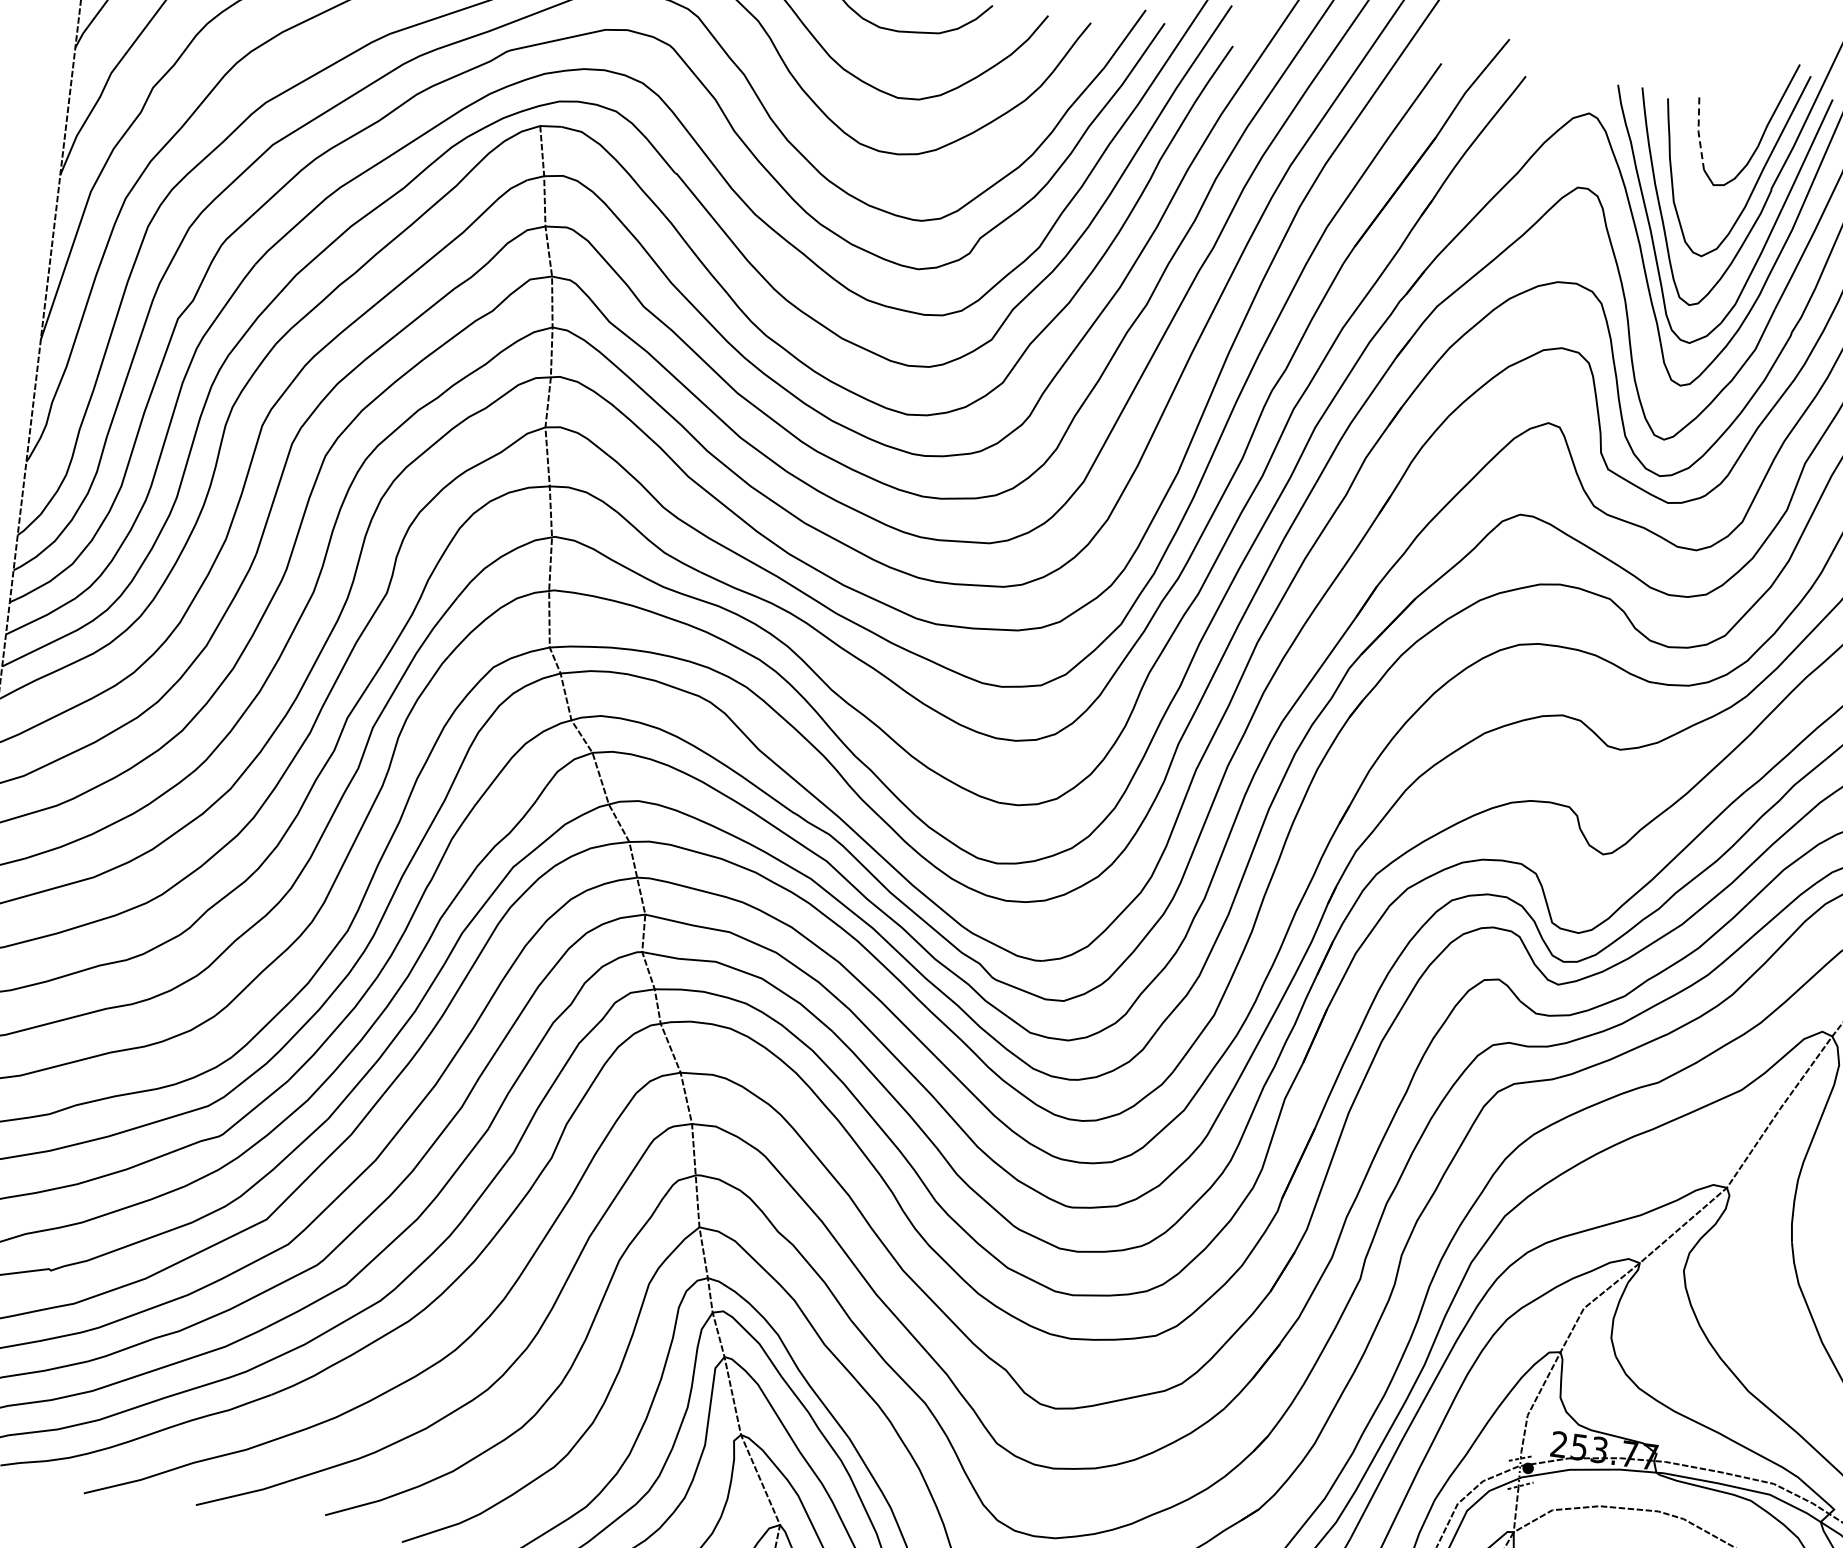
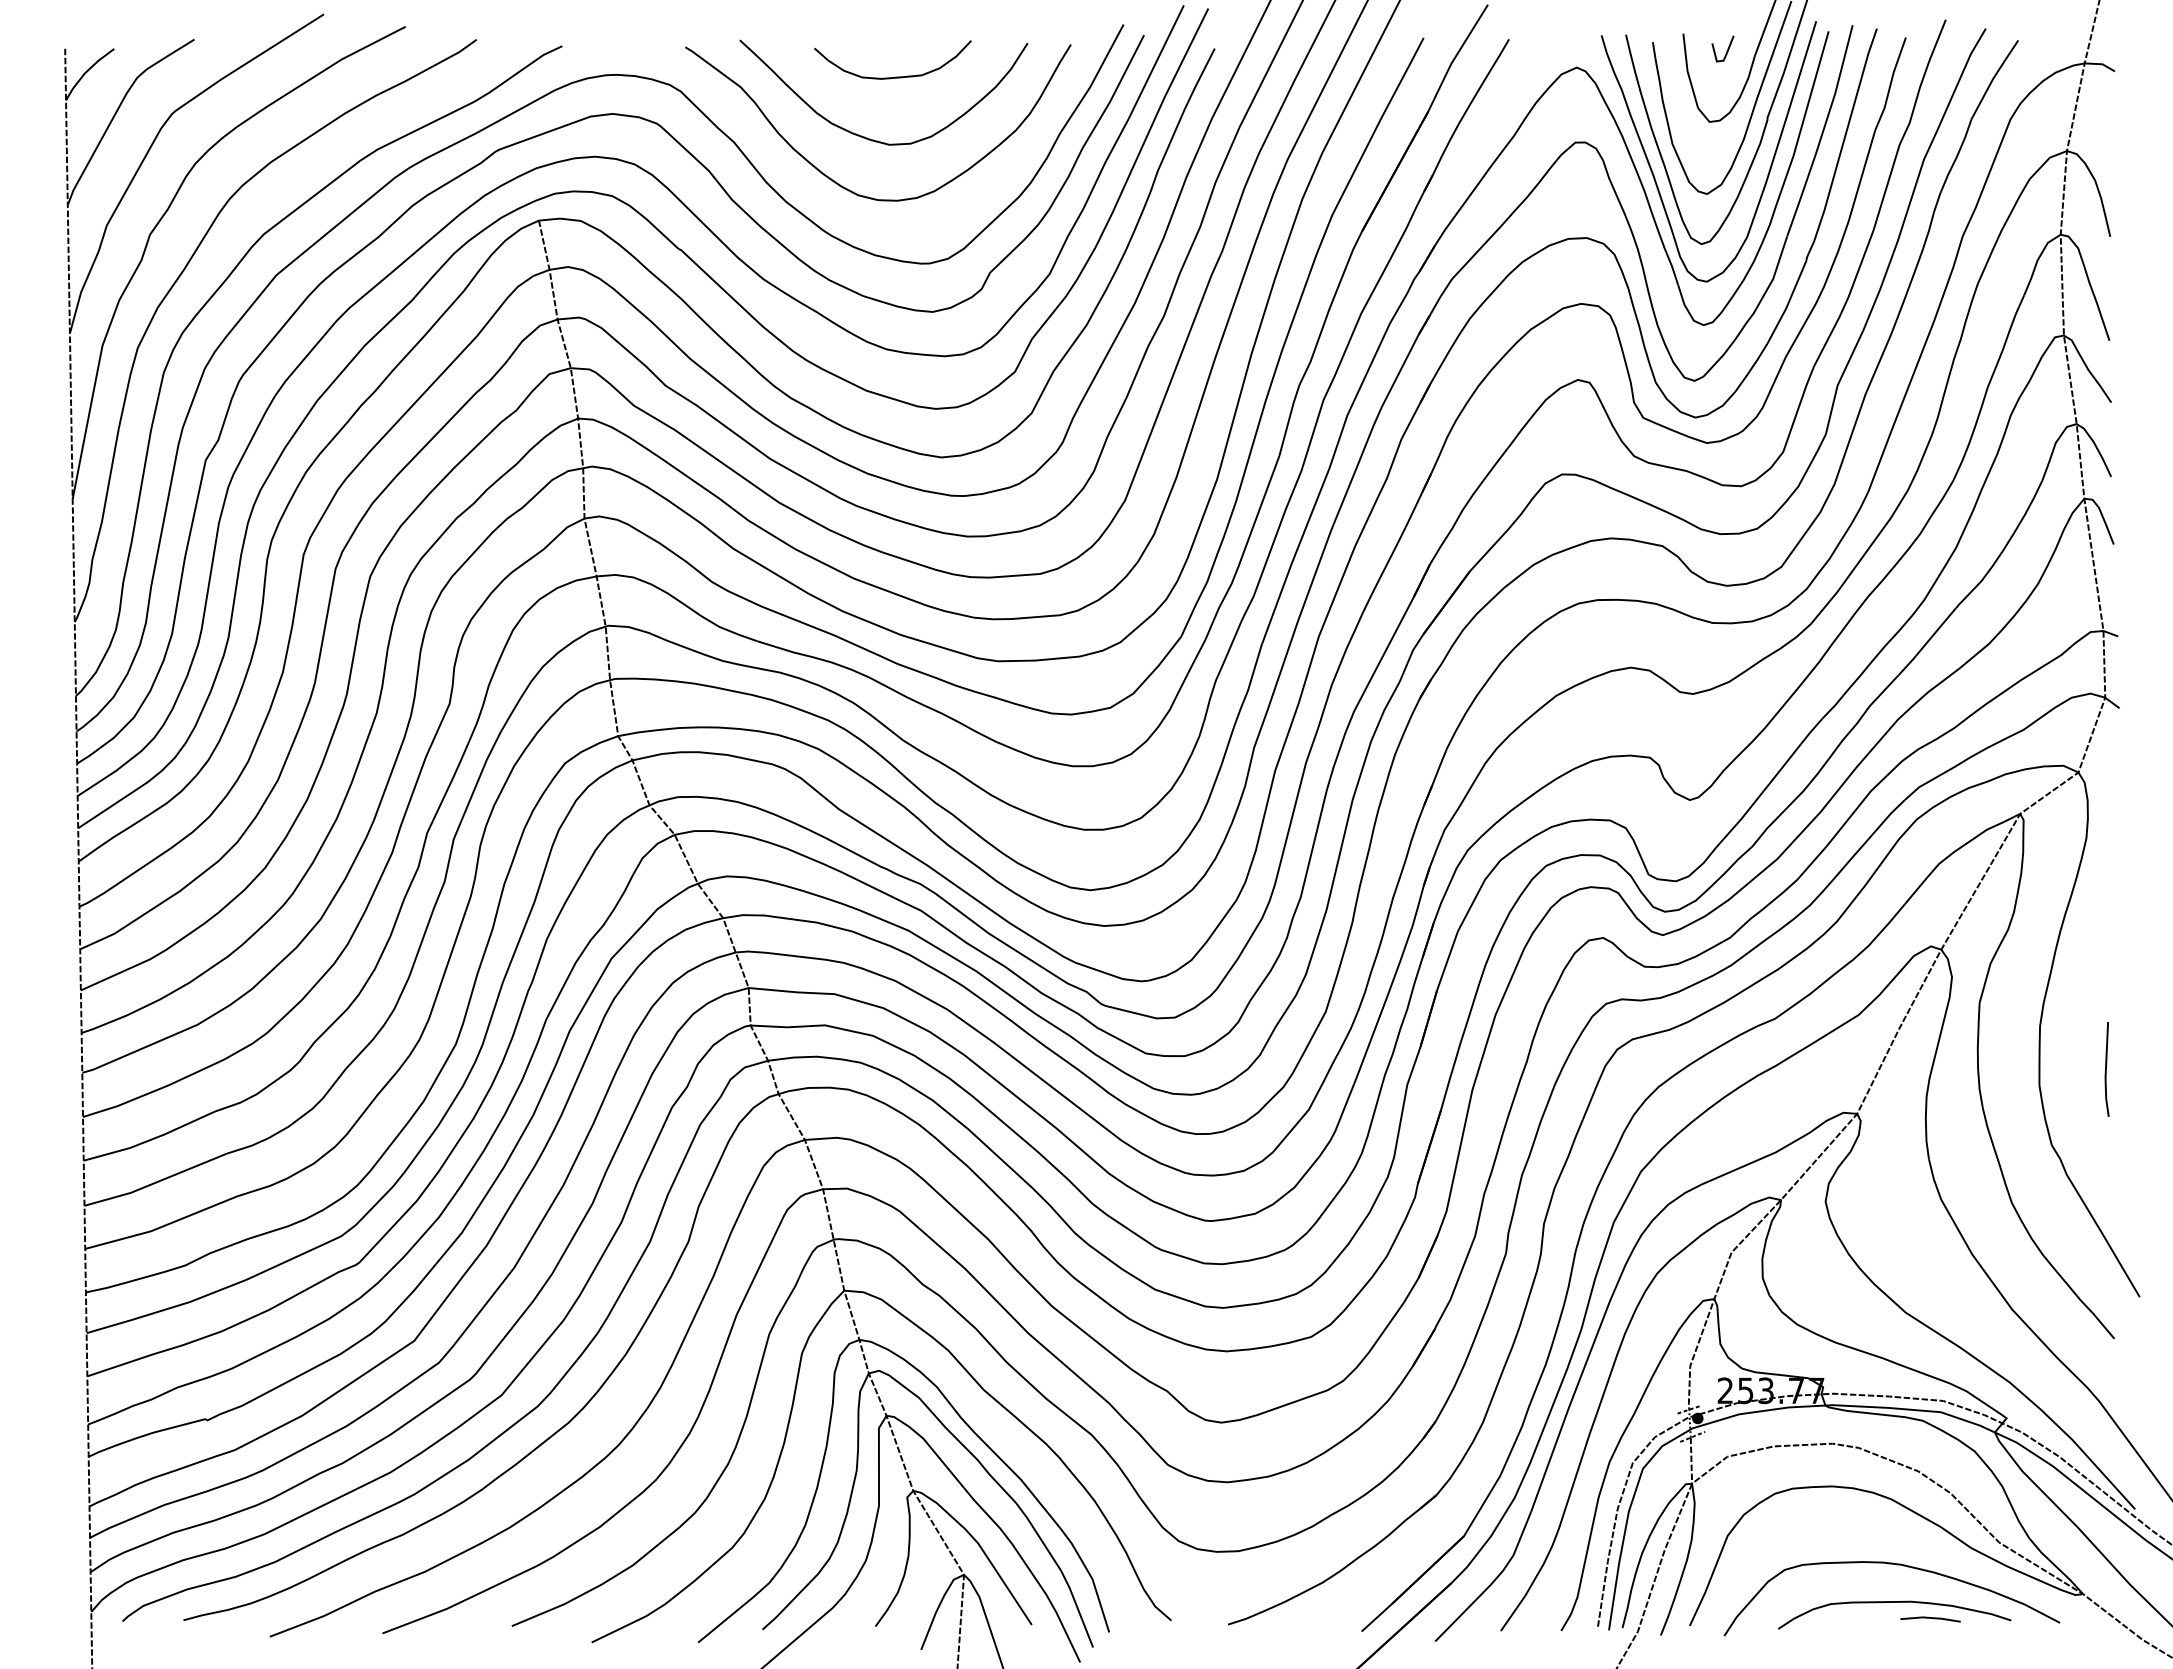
line: (1741, 114) -> (1727, 48), added
line: (1698, 132) -> (1687, 71), dashed -> solid

